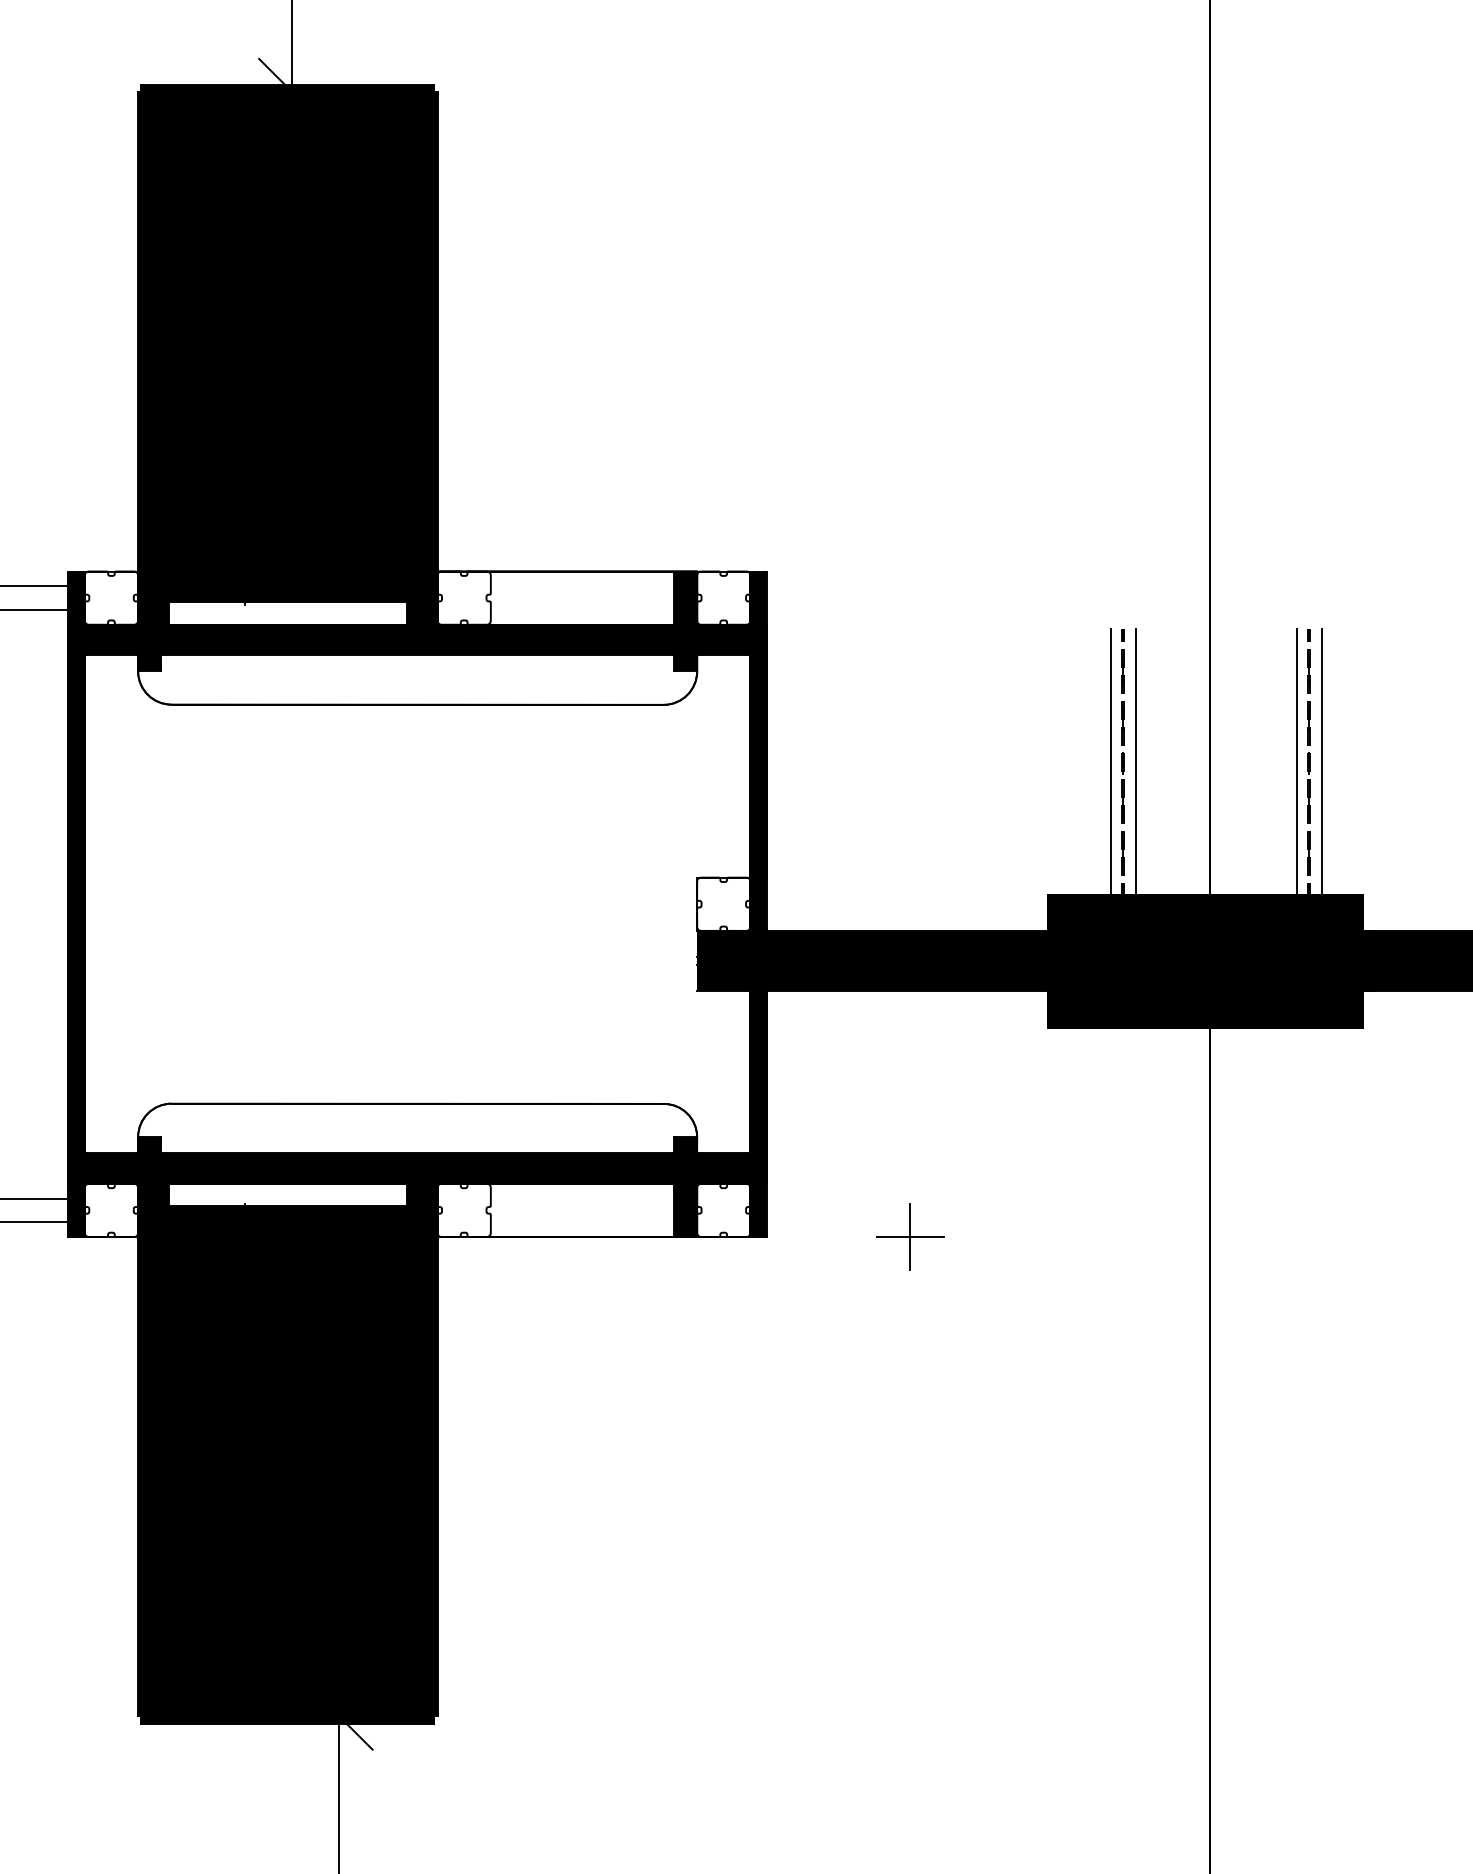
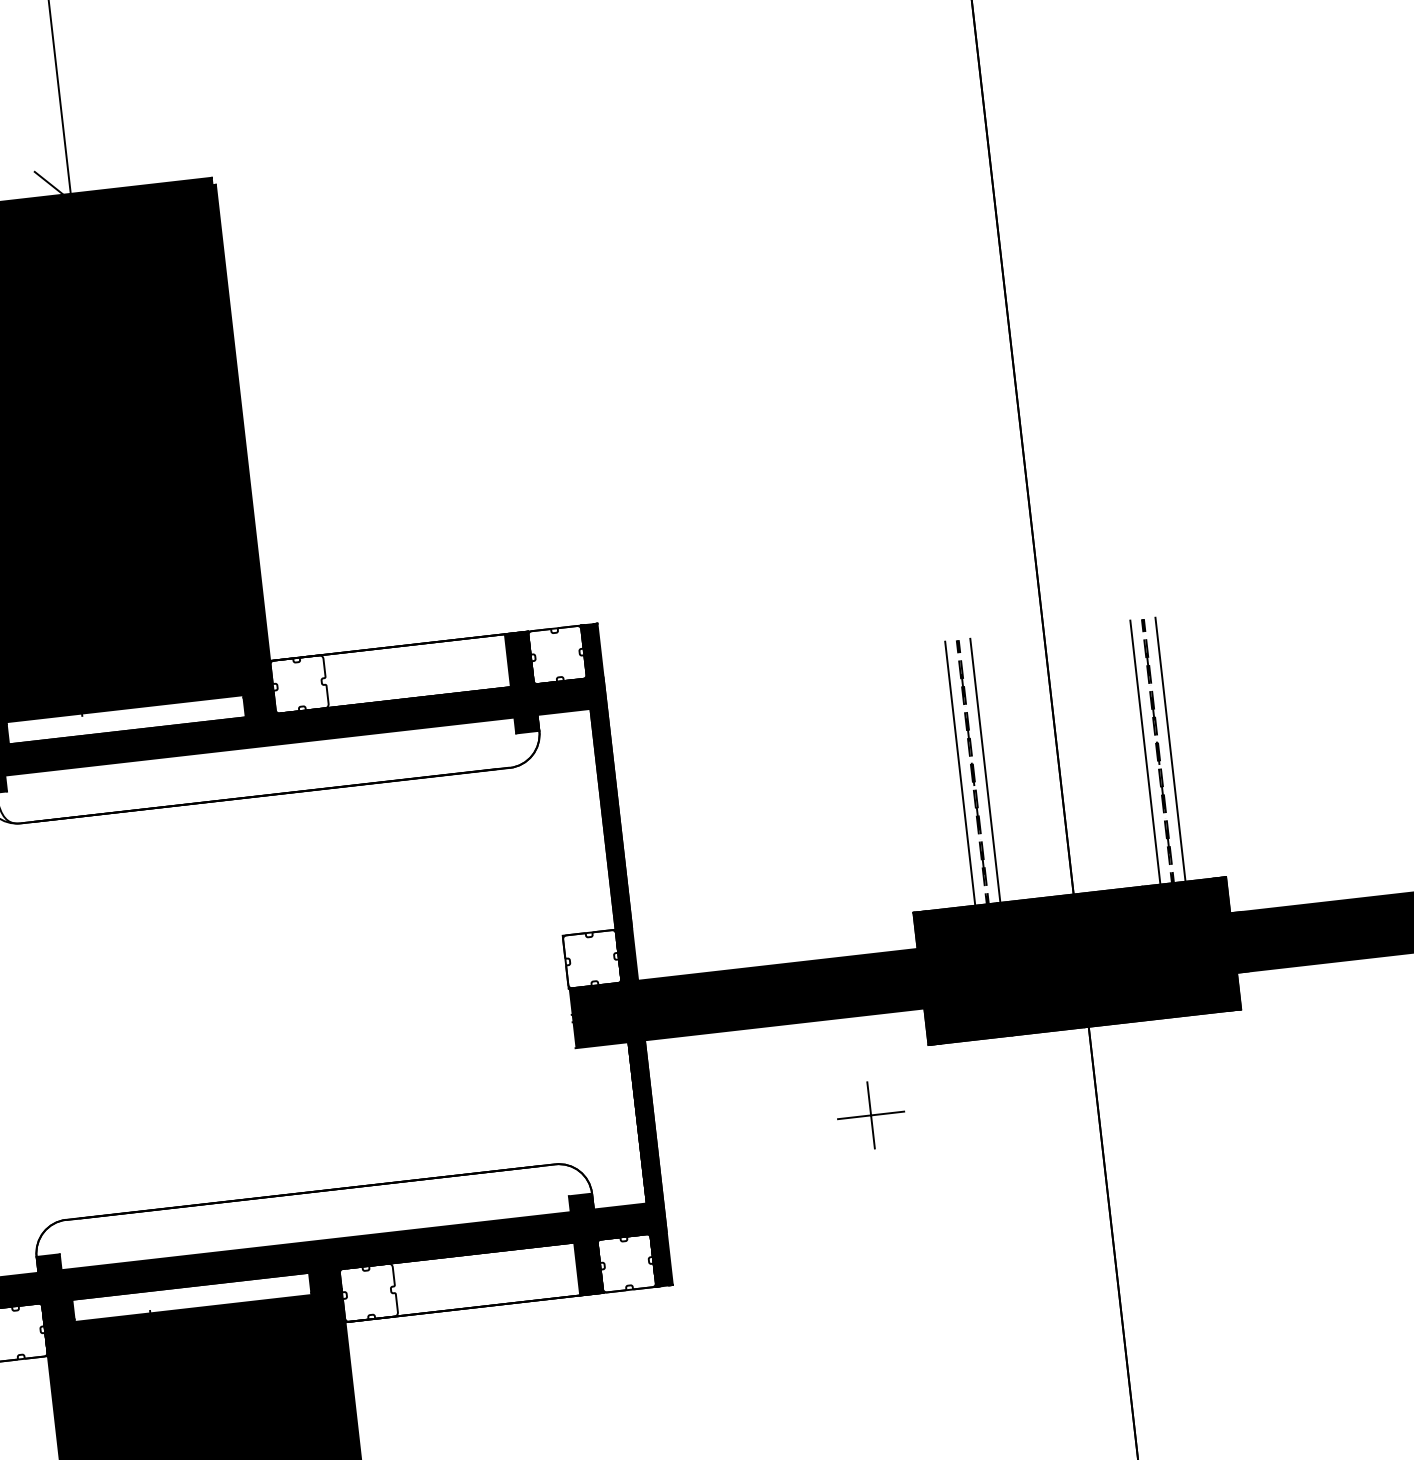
part: (910, 1236) -> (871, 1114), moved

